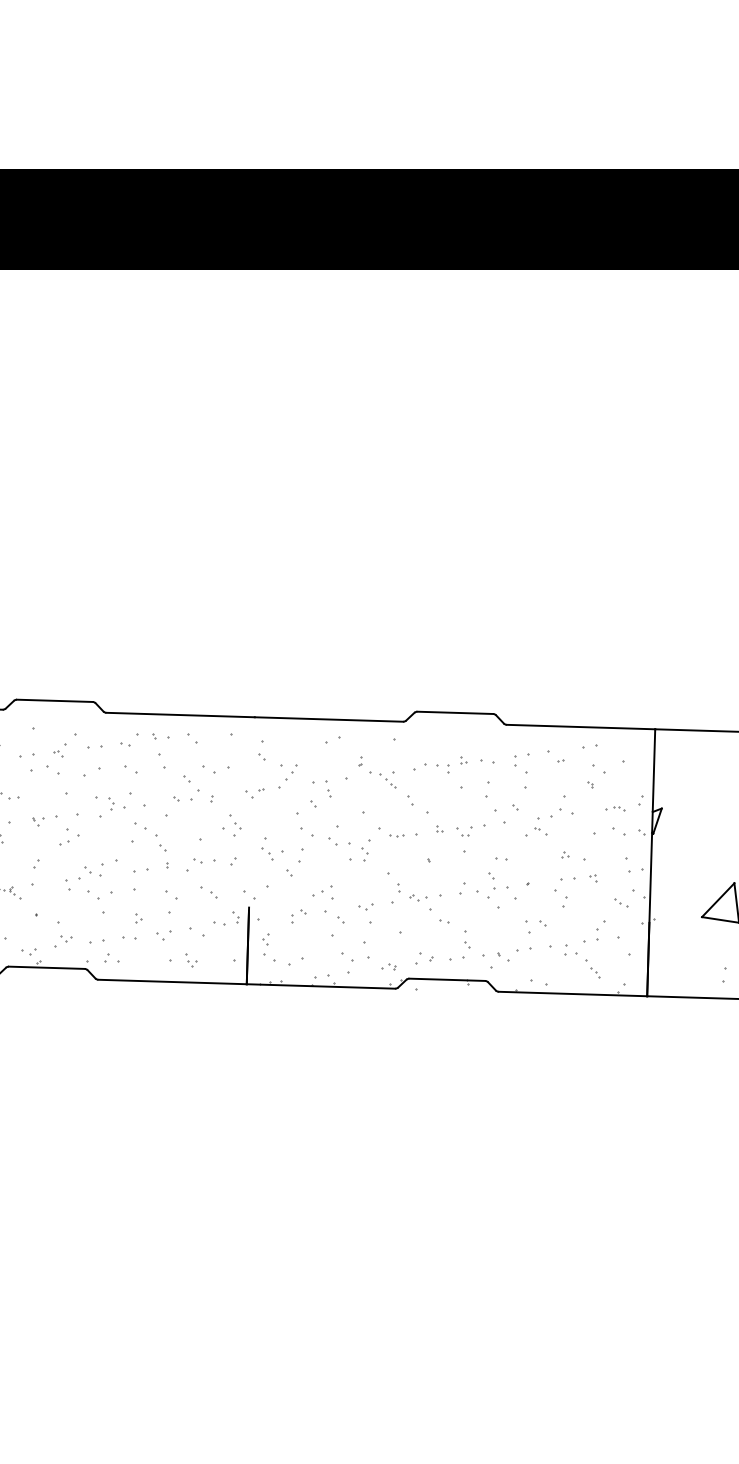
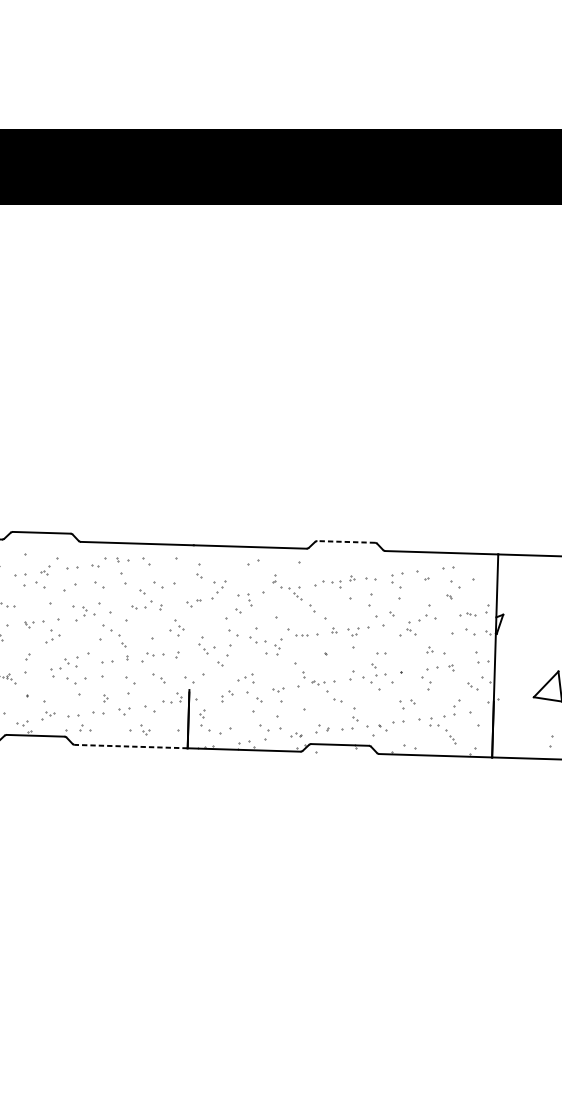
line: (455, 712) -> (346, 541), solid -> dashed
line: (172, 981) -> (131, 746), solid -> dashed

